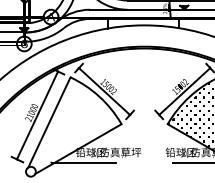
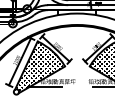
hatch: (72, 124) -> (38, 66), added

